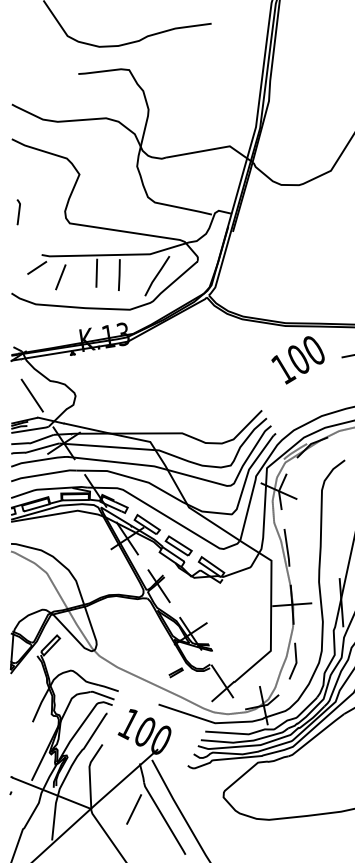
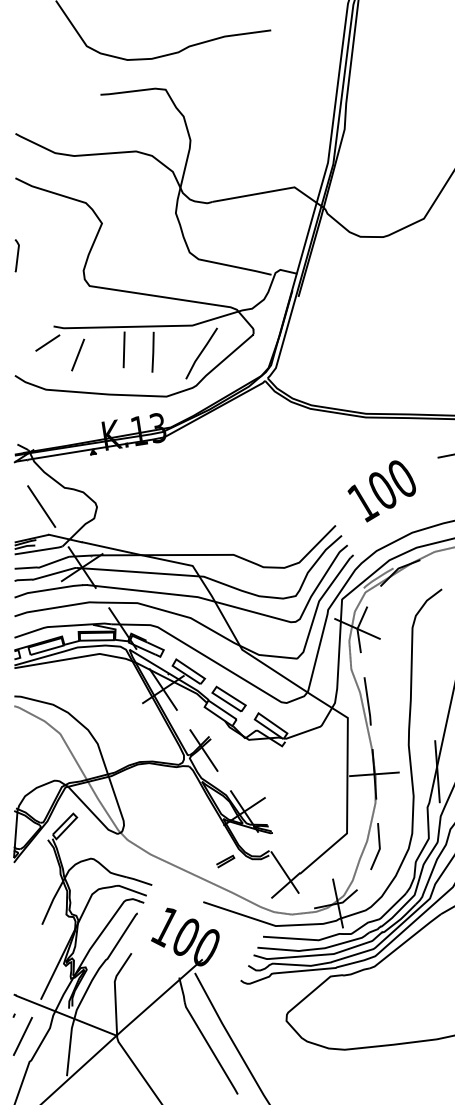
line: (18, 212) -> (16, 255), moved
text: (297, 360) -> (381, 491), moved
line: (133, 808) -> (22, 1035), moved

